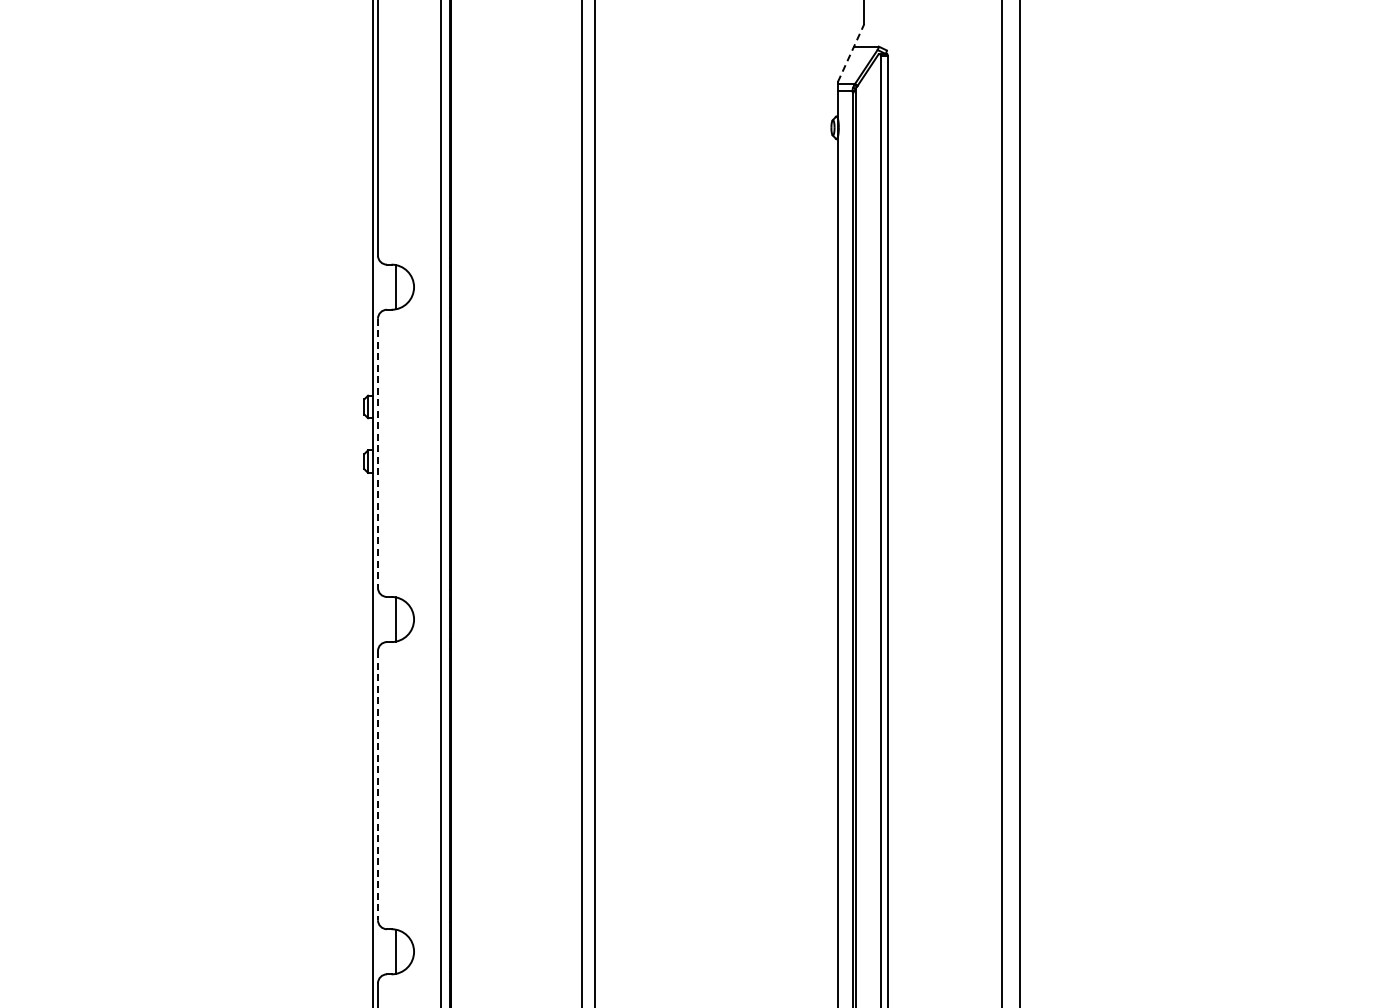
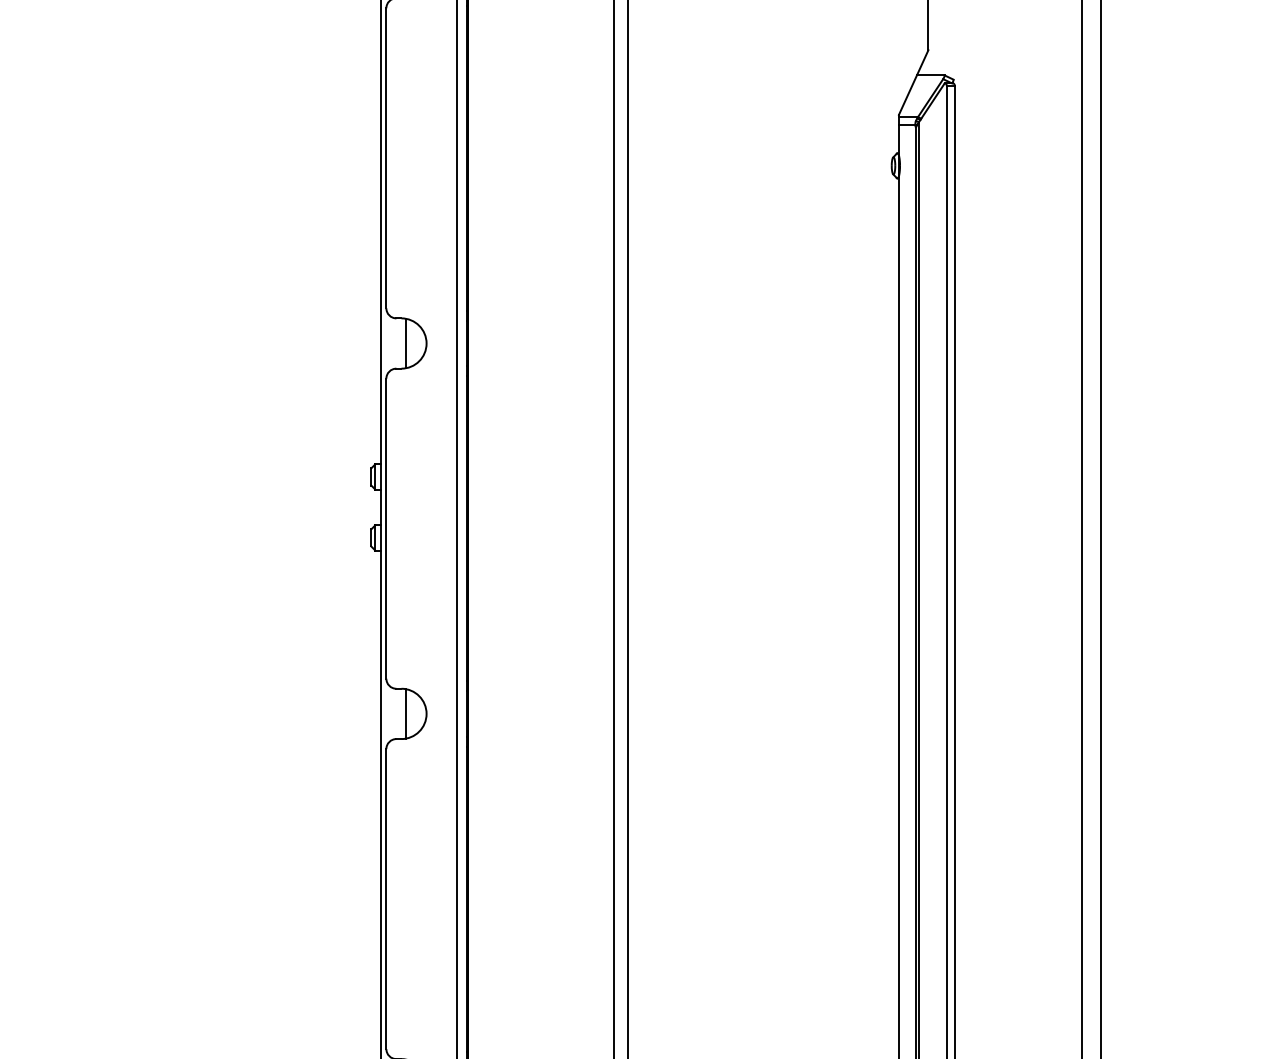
line: (851, 53) -> (914, 83), dashed -> solid
line: (378, 453) -> (386, 528), dashed -> solid
line: (378, 785) -> (386, 898), dashed -> solid

